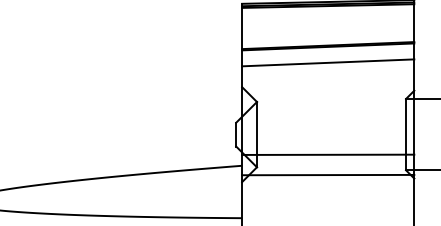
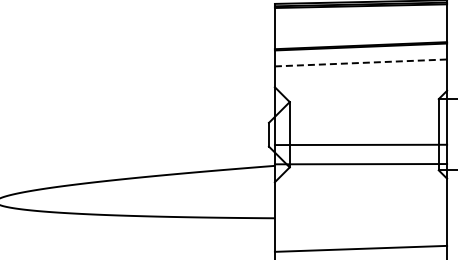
line: (328, 62) -> (361, 62), solid -> dashed
line: (327, 154) -> (360, 144), moved
line: (327, 175) -> (360, 164), moved

